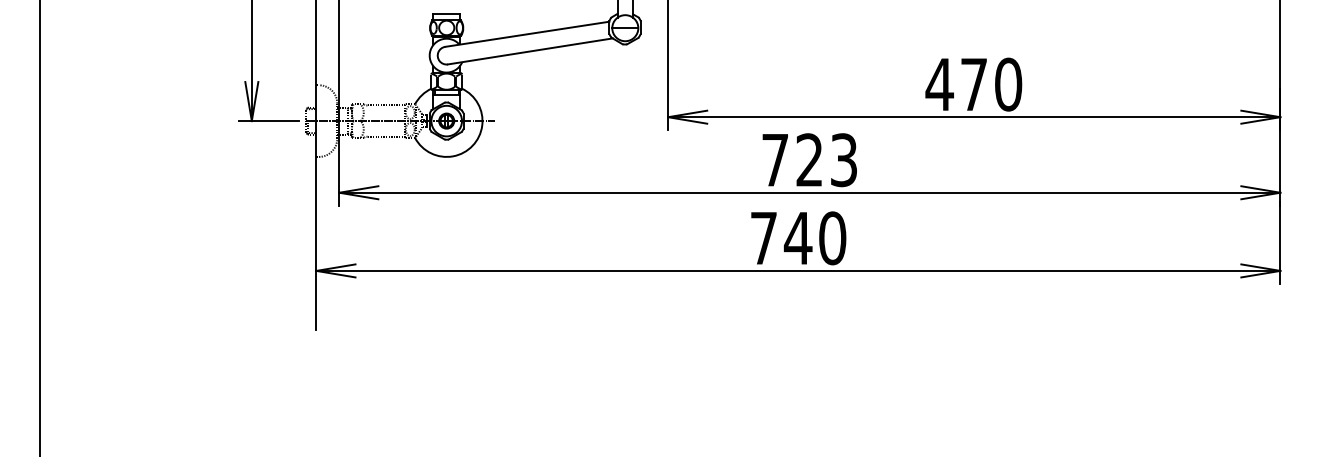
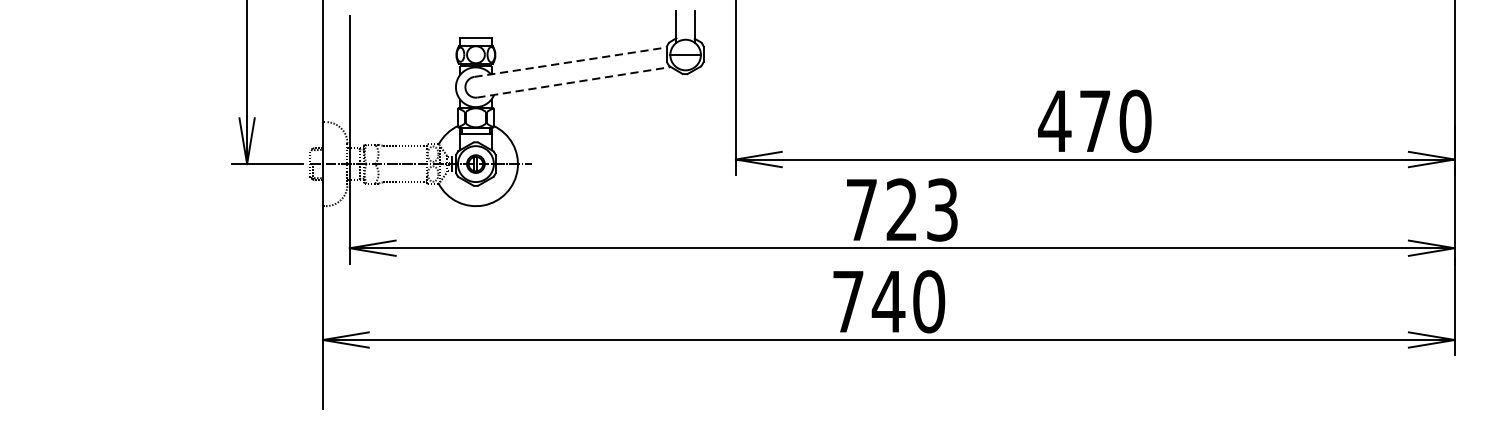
line: (527, 34) -> (570, 62), solid -> dashed
line: (530, 51) -> (574, 82), solid -> dashed

